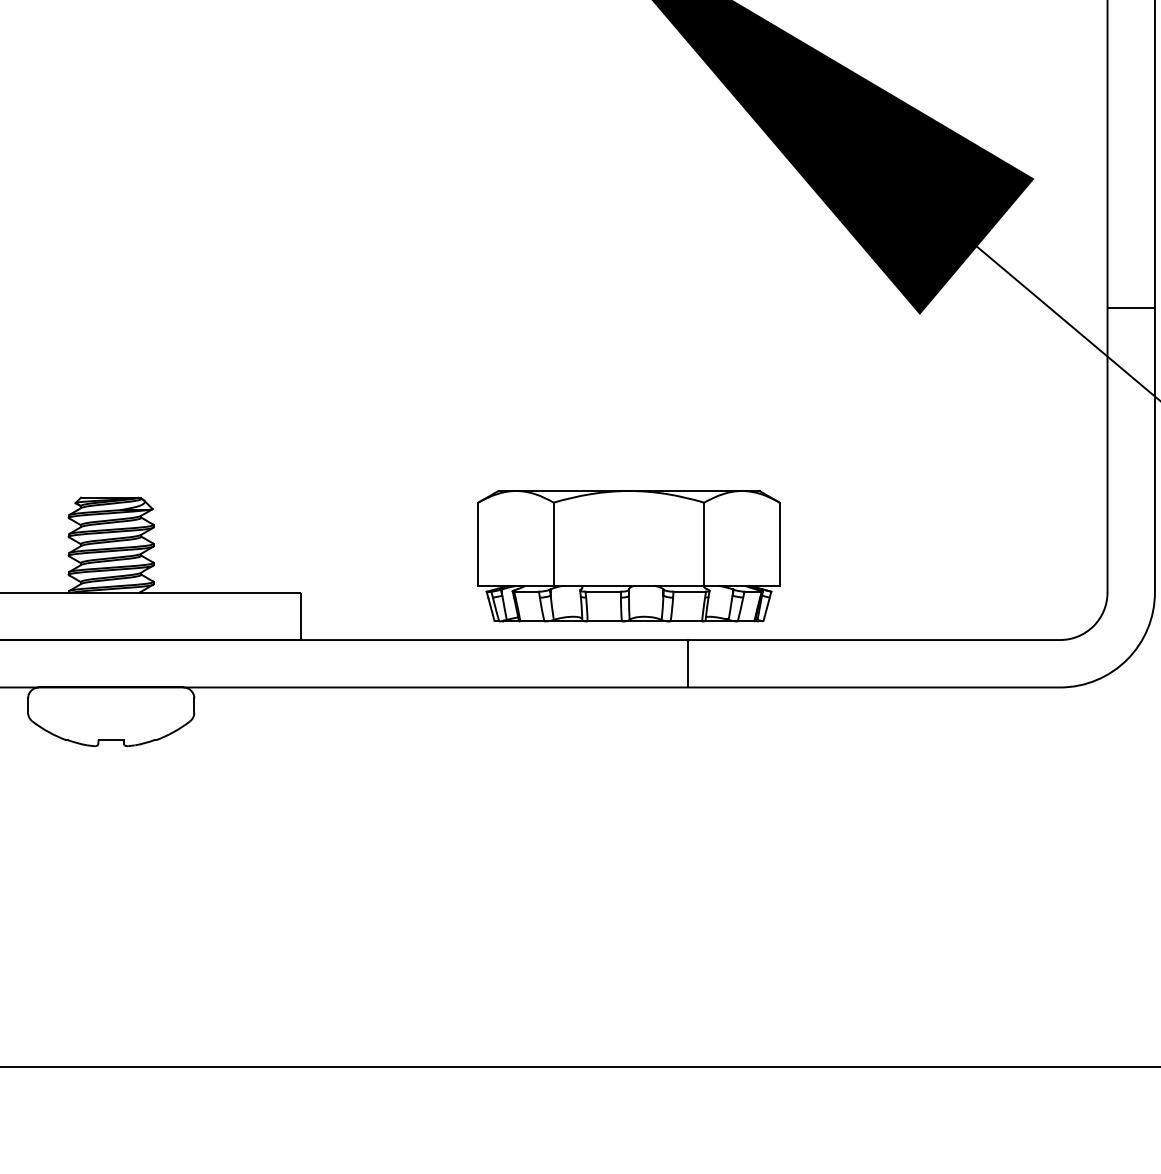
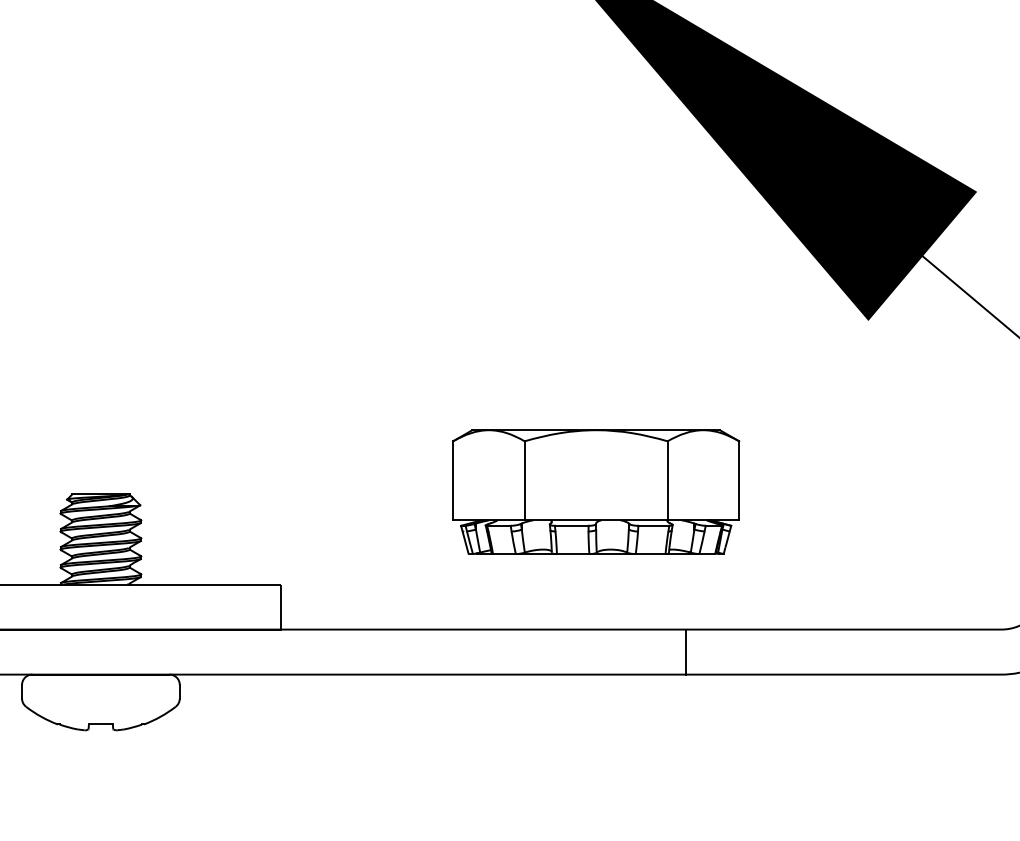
part: (628, 556) -> (595, 492), moved
line: (687, 663) -> (685, 651), moved

